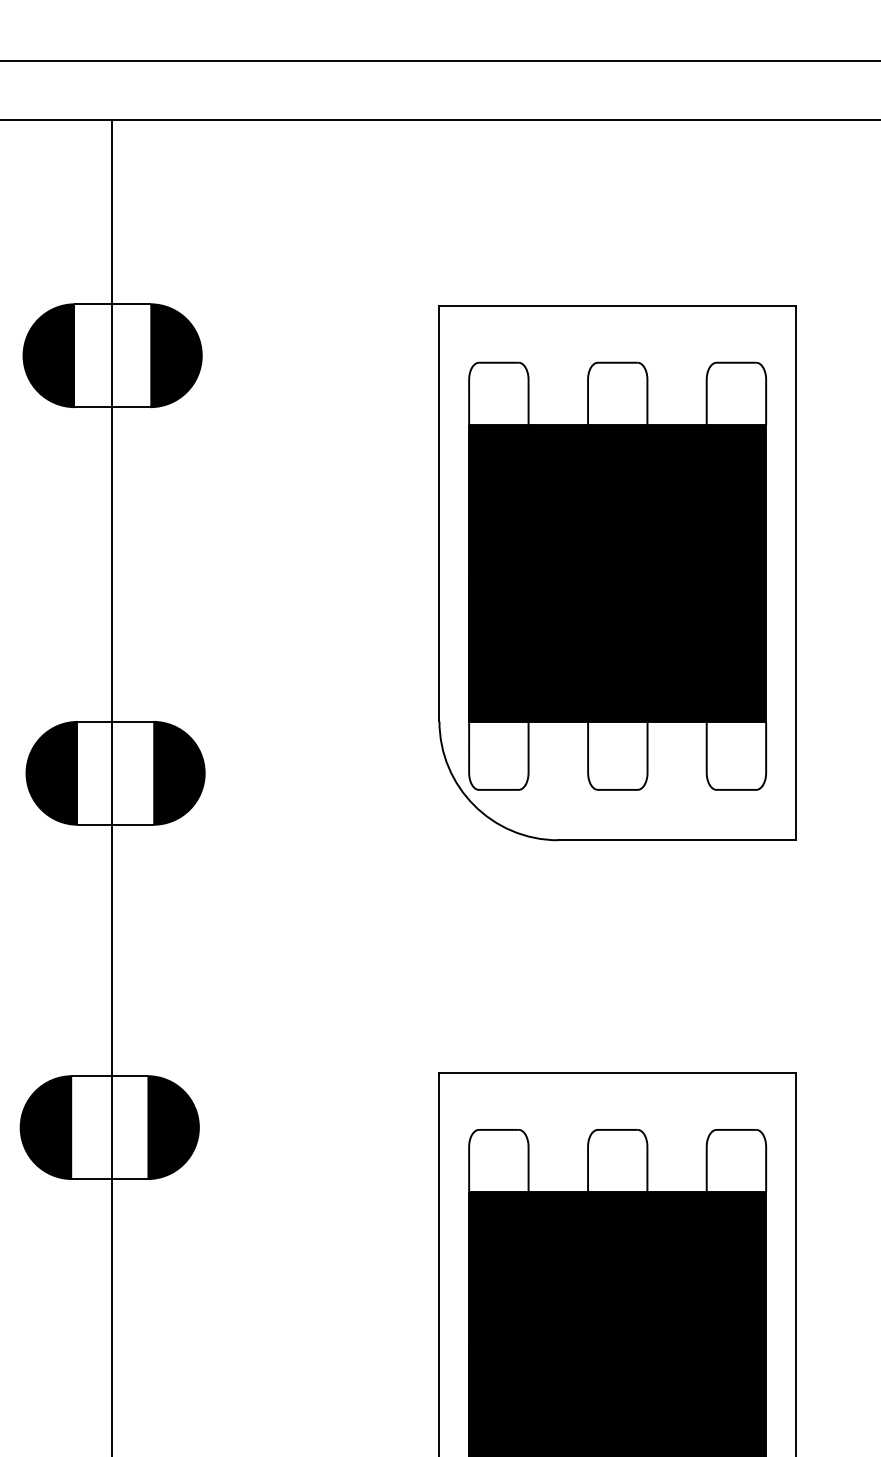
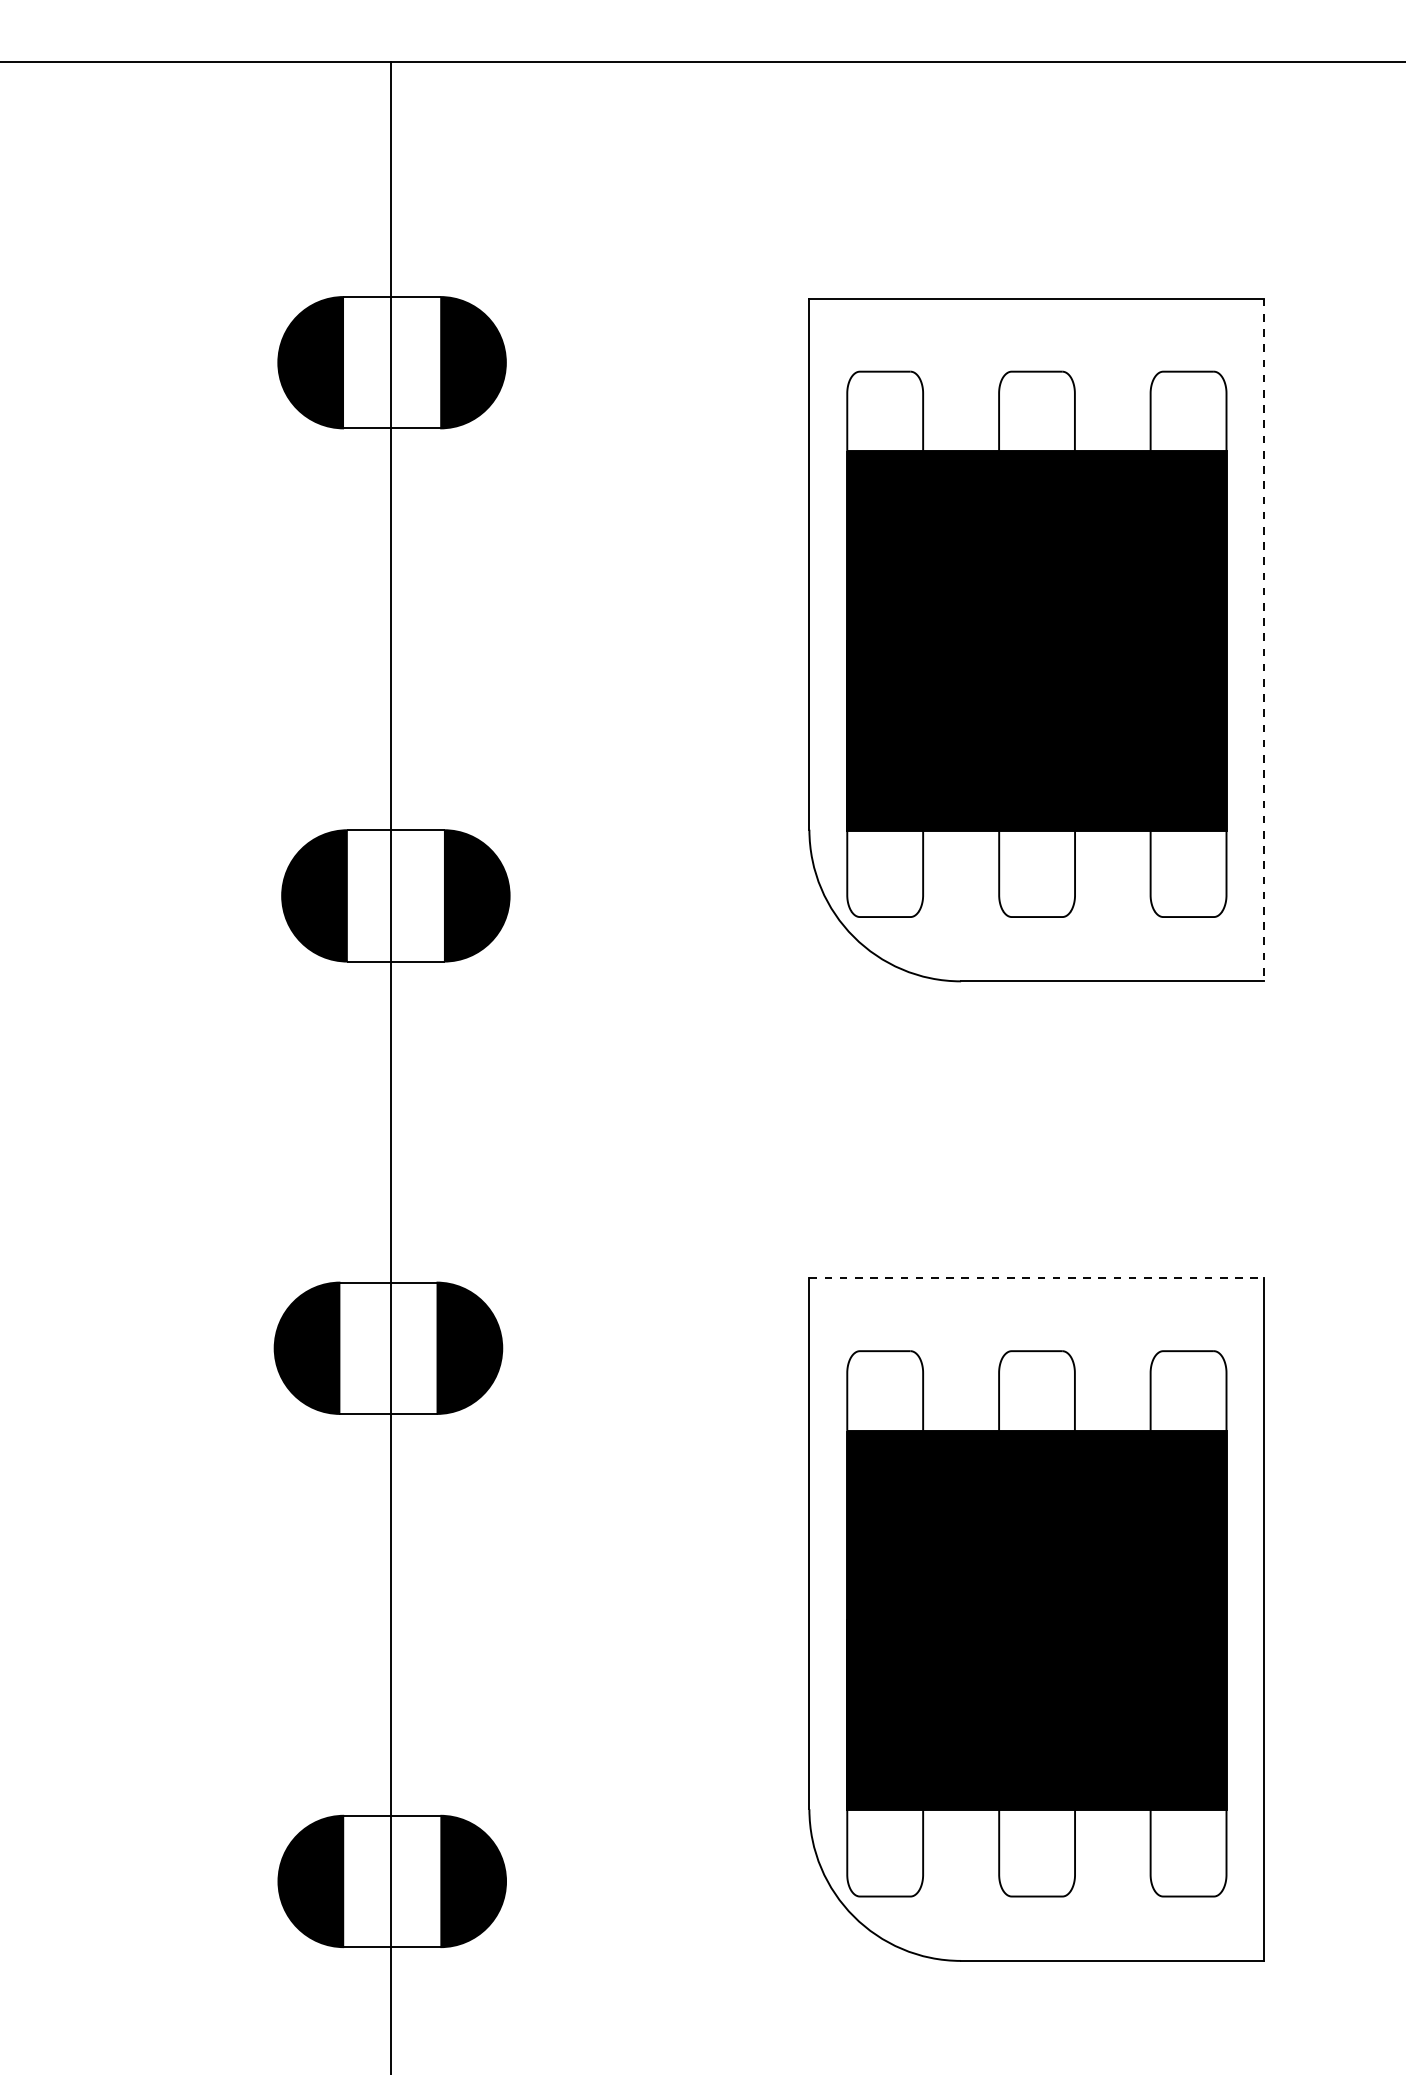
line: (795, 573) -> (1264, 640), solid -> dashed
line: (617, 1072) -> (1036, 1278), solid -> dashed

